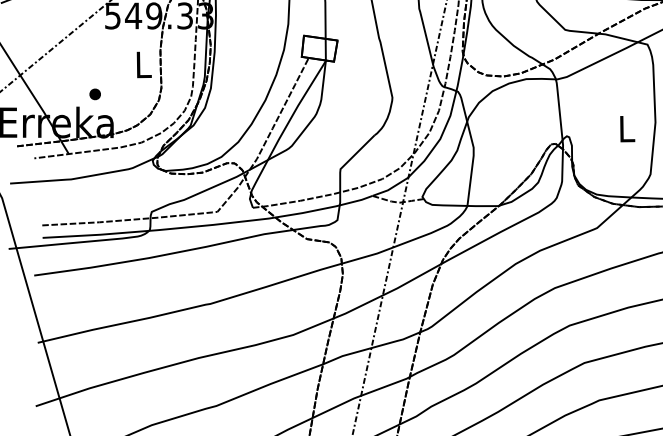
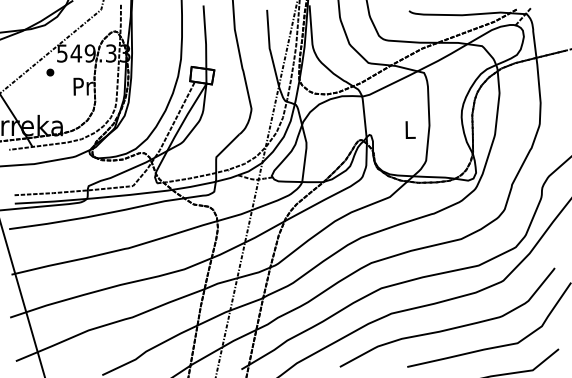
text: (144, 64) -> (83, 86), L -> Pr
part: (95, 94) -> (50, 72), moved

